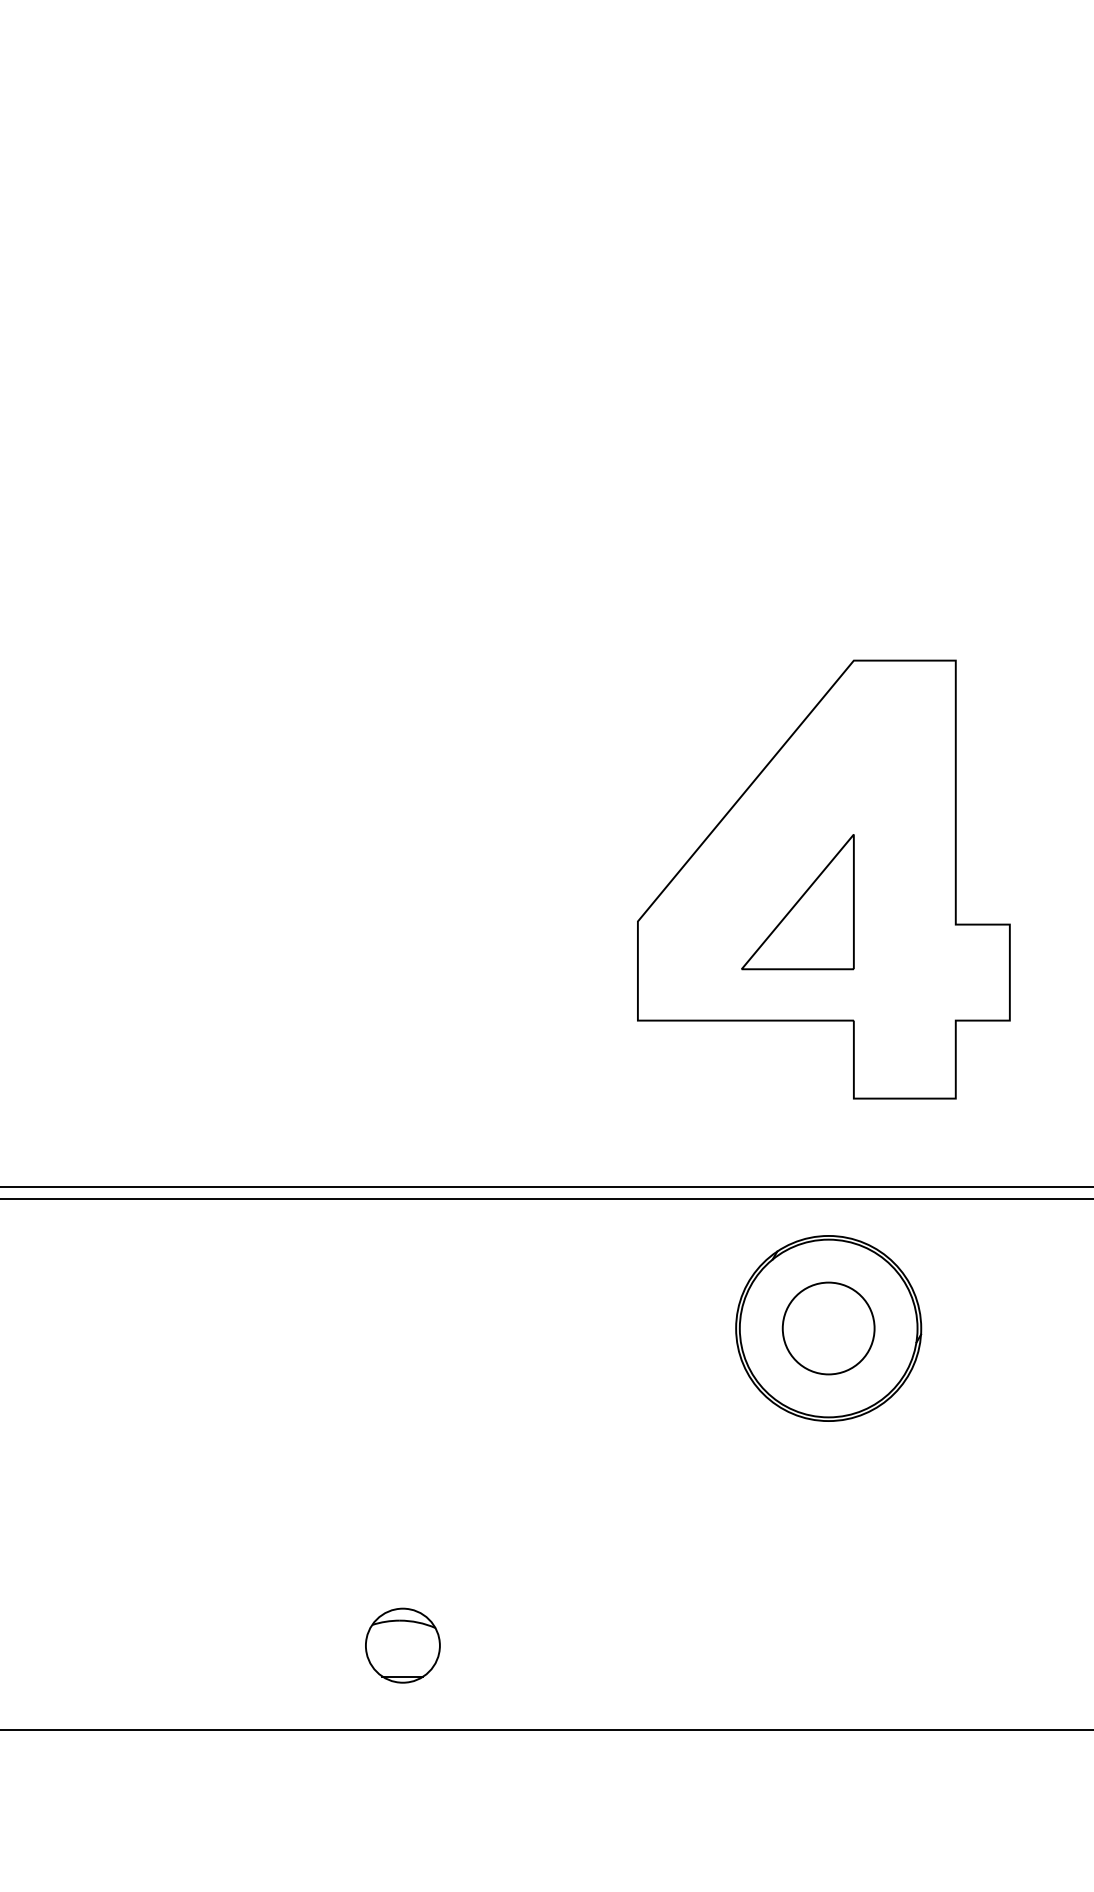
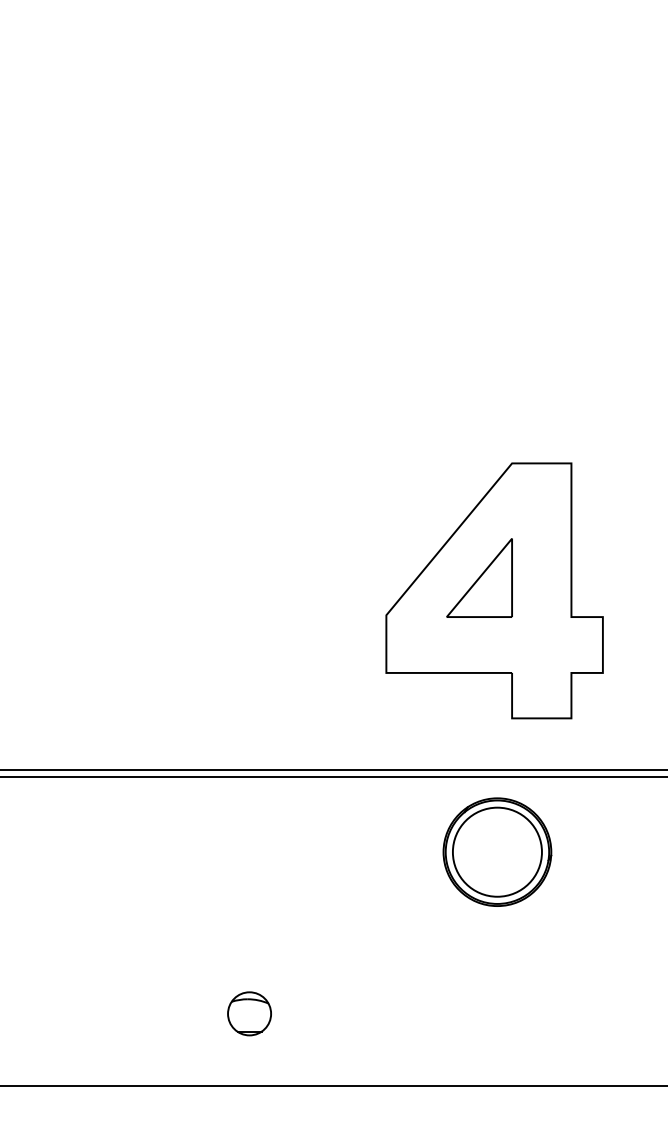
part: (797, 901) -> (479, 577), moved
circle: (827, 1327) -> (496, 851), size x1.67
part: (402, 1645) -> (249, 1013), moved

